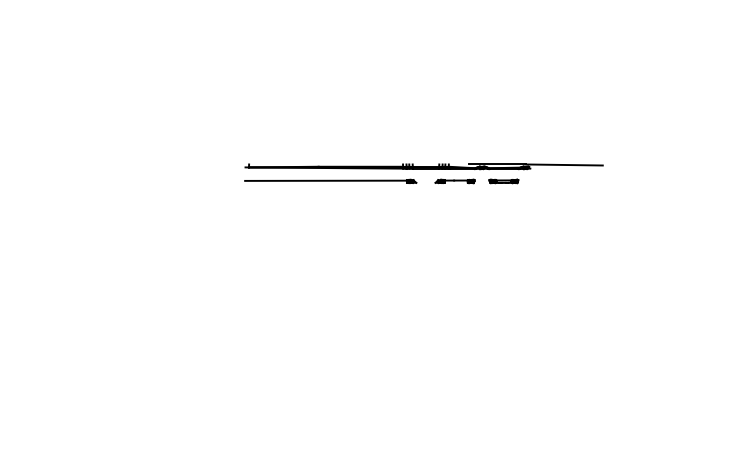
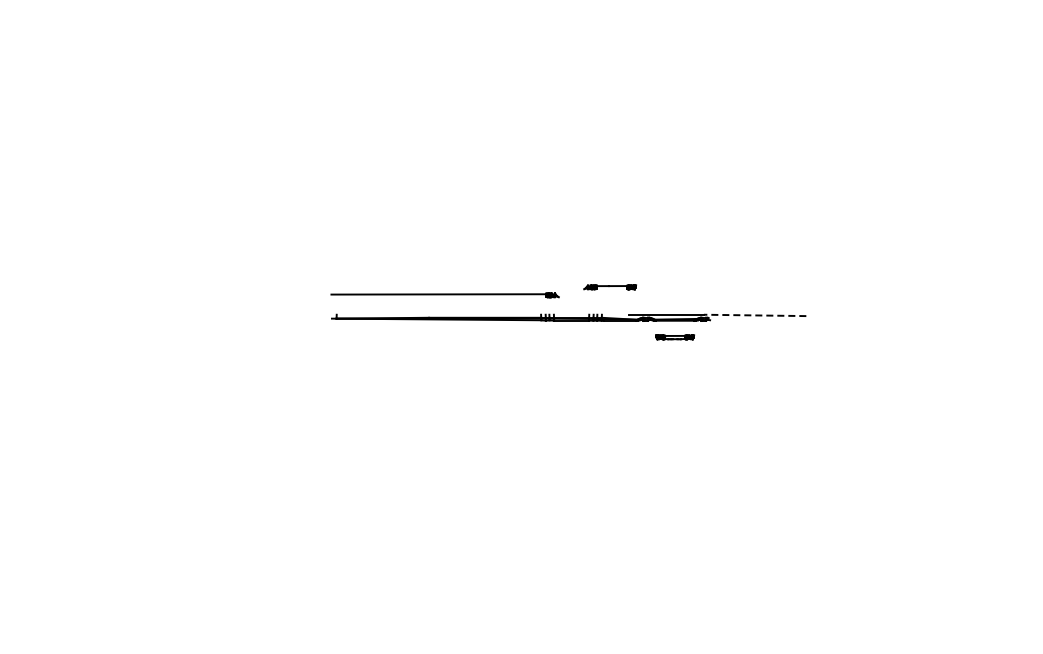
line: (563, 165) -> (754, 315), solid -> dashed
part: (330, 181) -> (444, 295), moved
part: (454, 181) -> (609, 287), moved

